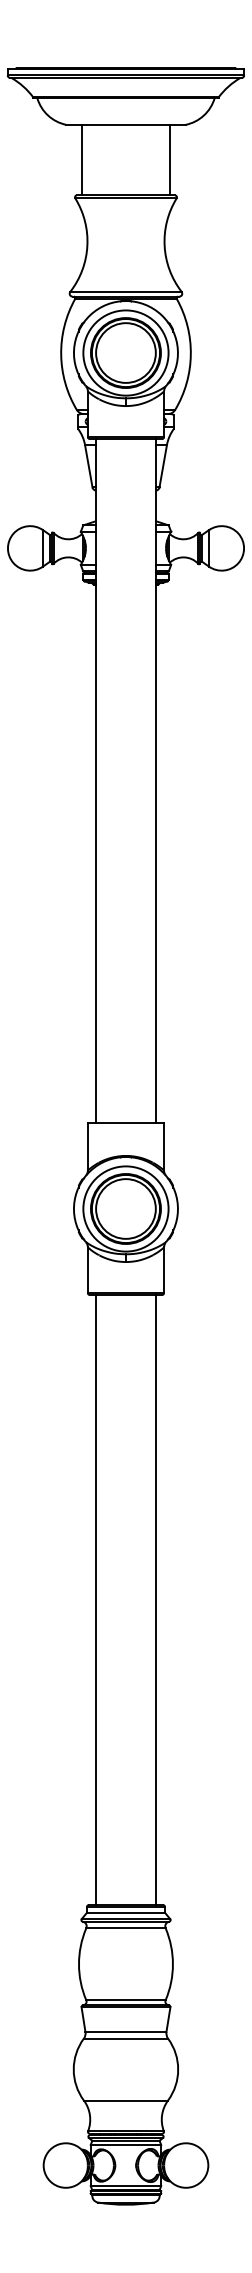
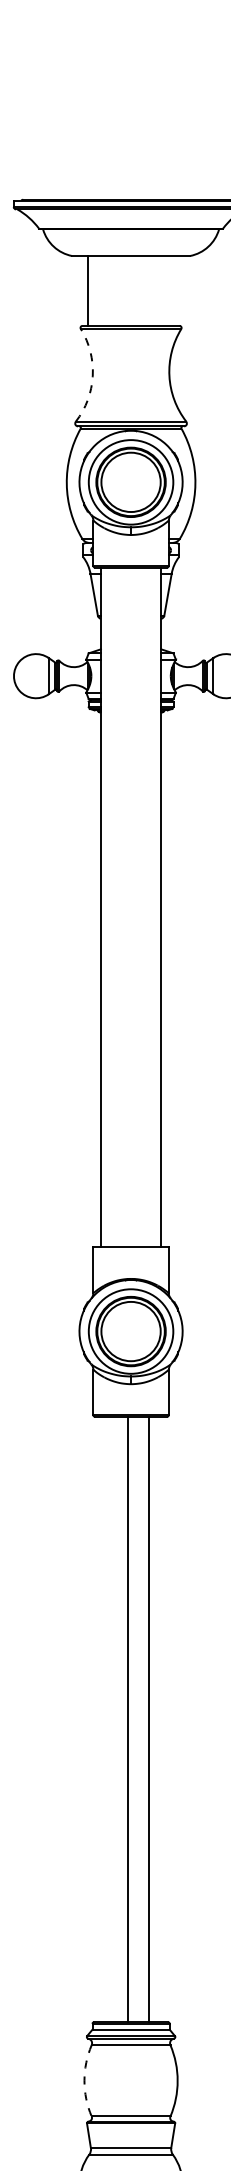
line: (169, 159) -> (174, 290), removed
arc: (87, 245) -> (92, 375), solid -> dashed
line: (95, 1599) -> (127, 1718), moved
line: (156, 1599) -> (149, 1718), moved
arc: (78, 1964) -> (83, 2081), solid -> dashed

